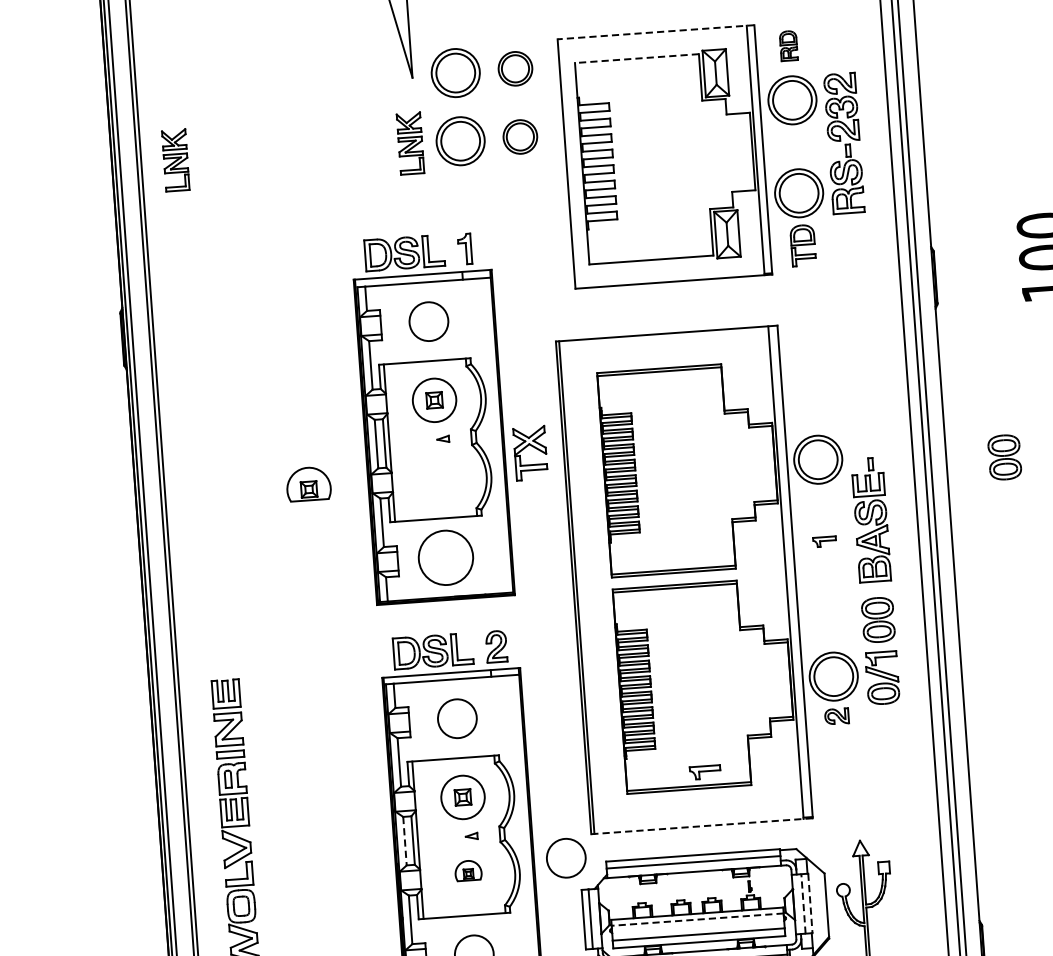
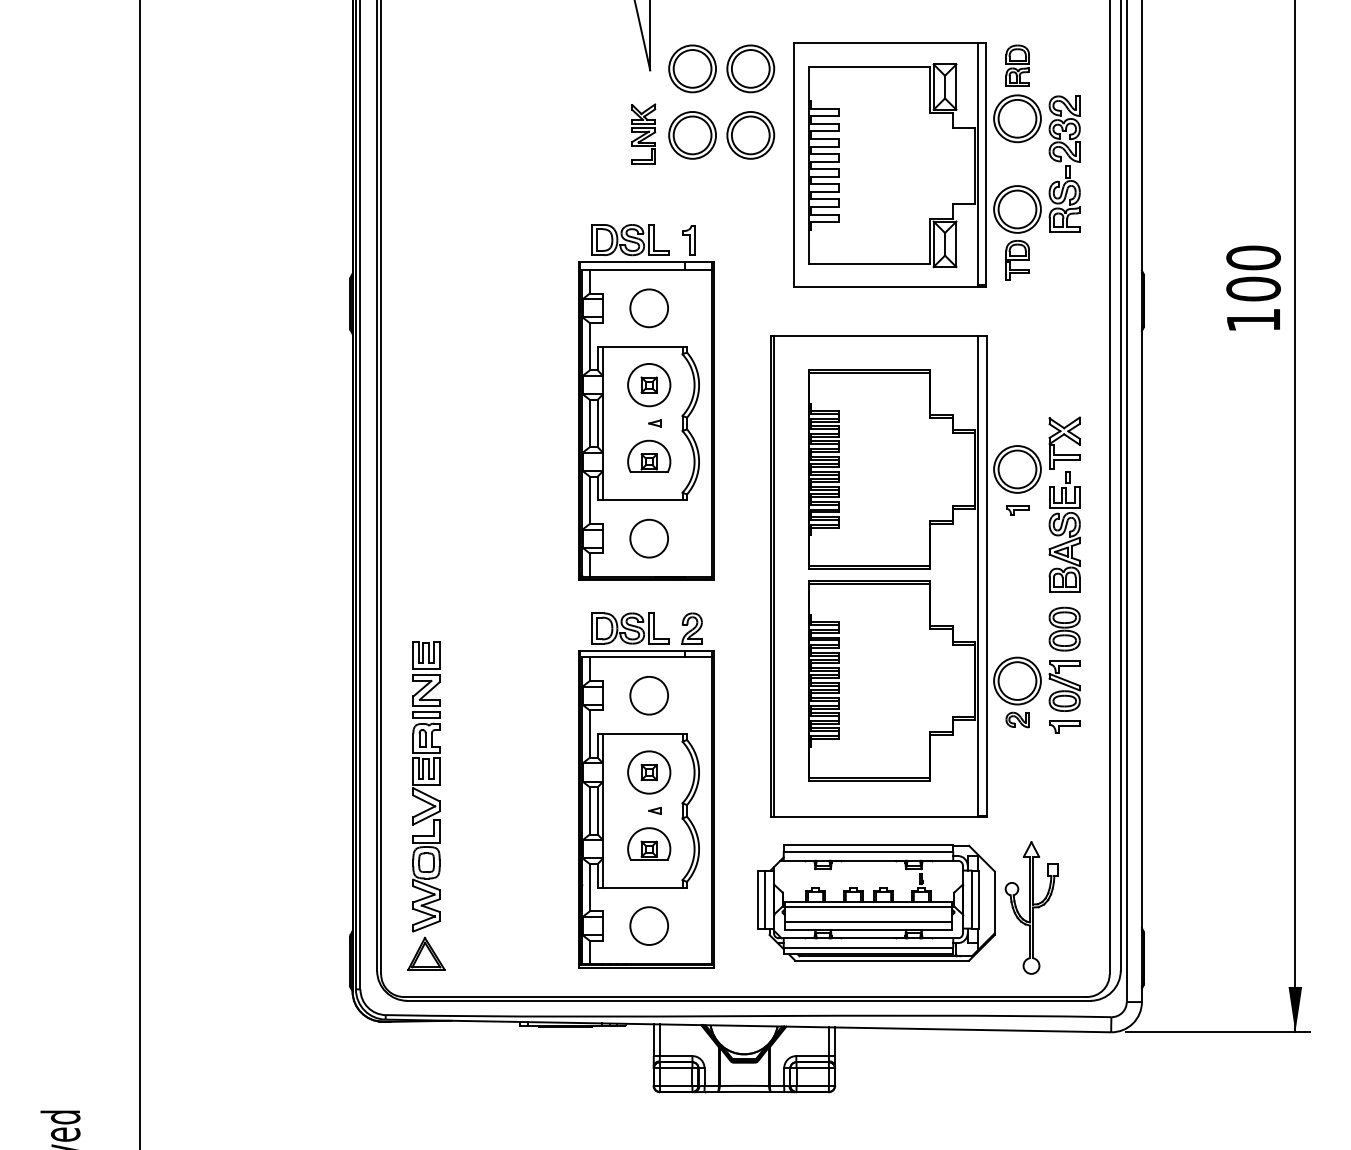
line: (655, 32) -> (889, 43), dashed -> solid
part: (788, 45) -> (1017, 65), size x1.43
line: (635, 58) -> (868, 67), dashed -> solid
part: (515, 68) -> (750, 68), size x1.43
part: (520, 137) -> (750, 135), size x1.43
part: (175, 159) -> (414, 133), removed
part: (530, 452) -> (1064, 442), moved
part: (1004, 456) -> (1198, 479), removed
part: (308, 482) -> (649, 455), moved
part: (824, 541) -> (1017, 510), moved
circle: (445, 557) -> (648, 538), size x0.71
part: (704, 771) -> (1064, 726), moved
line: (702, 826) -> (879, 817), dashed -> solid
line: (404, 840) -> (589, 810), dashed -> solid
circle: (565, 858) -> (744, 838), removed
part: (468, 870) -> (649, 843), size x1.67
line: (803, 903) -> (972, 899), dashed -> solid
line: (810, 904) -> (979, 900), dashed -> solid
line: (697, 919) -> (868, 907), dashed -> solid

